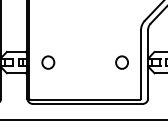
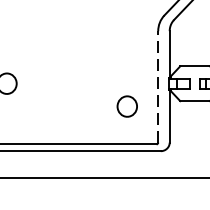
part: (121, 62) -> (126, 106), moved
line: (141, 64) -> (159, 86), solid -> dashed

